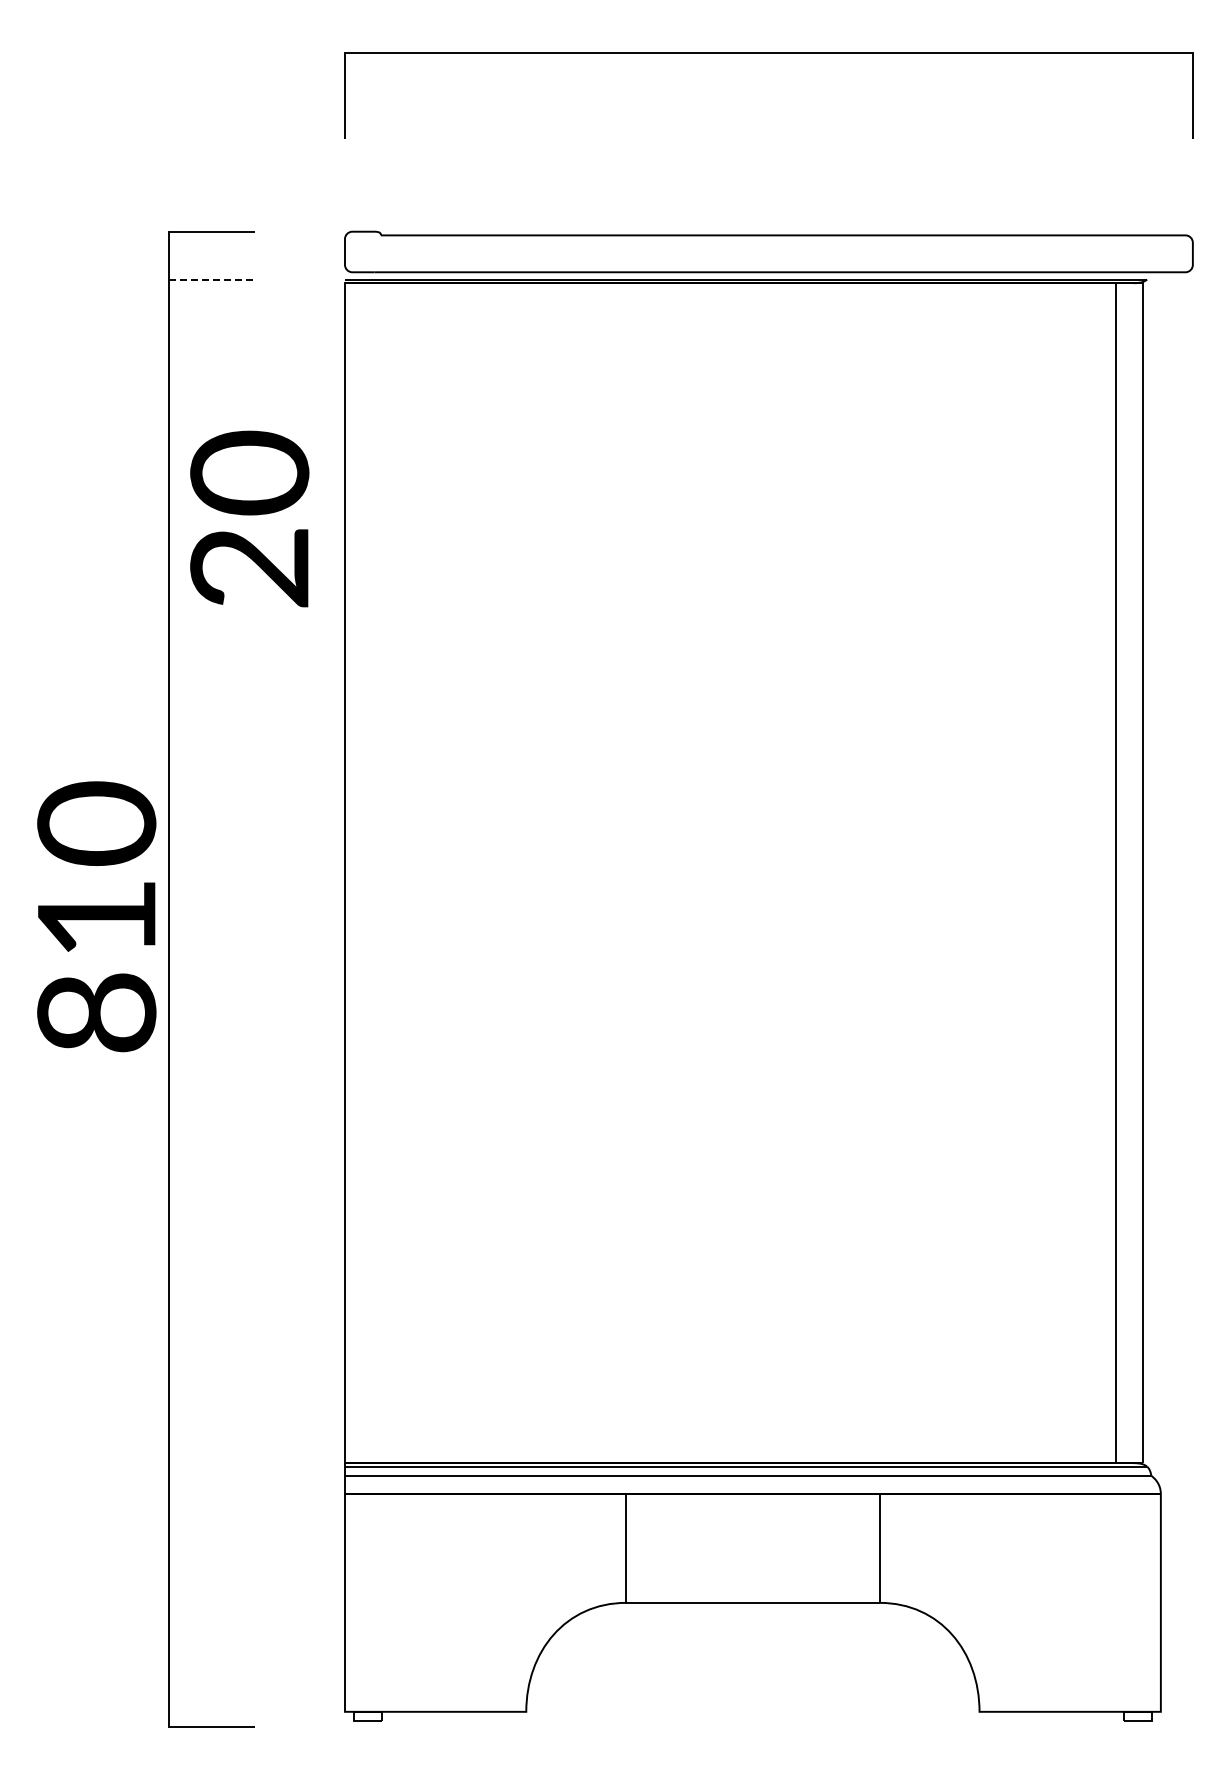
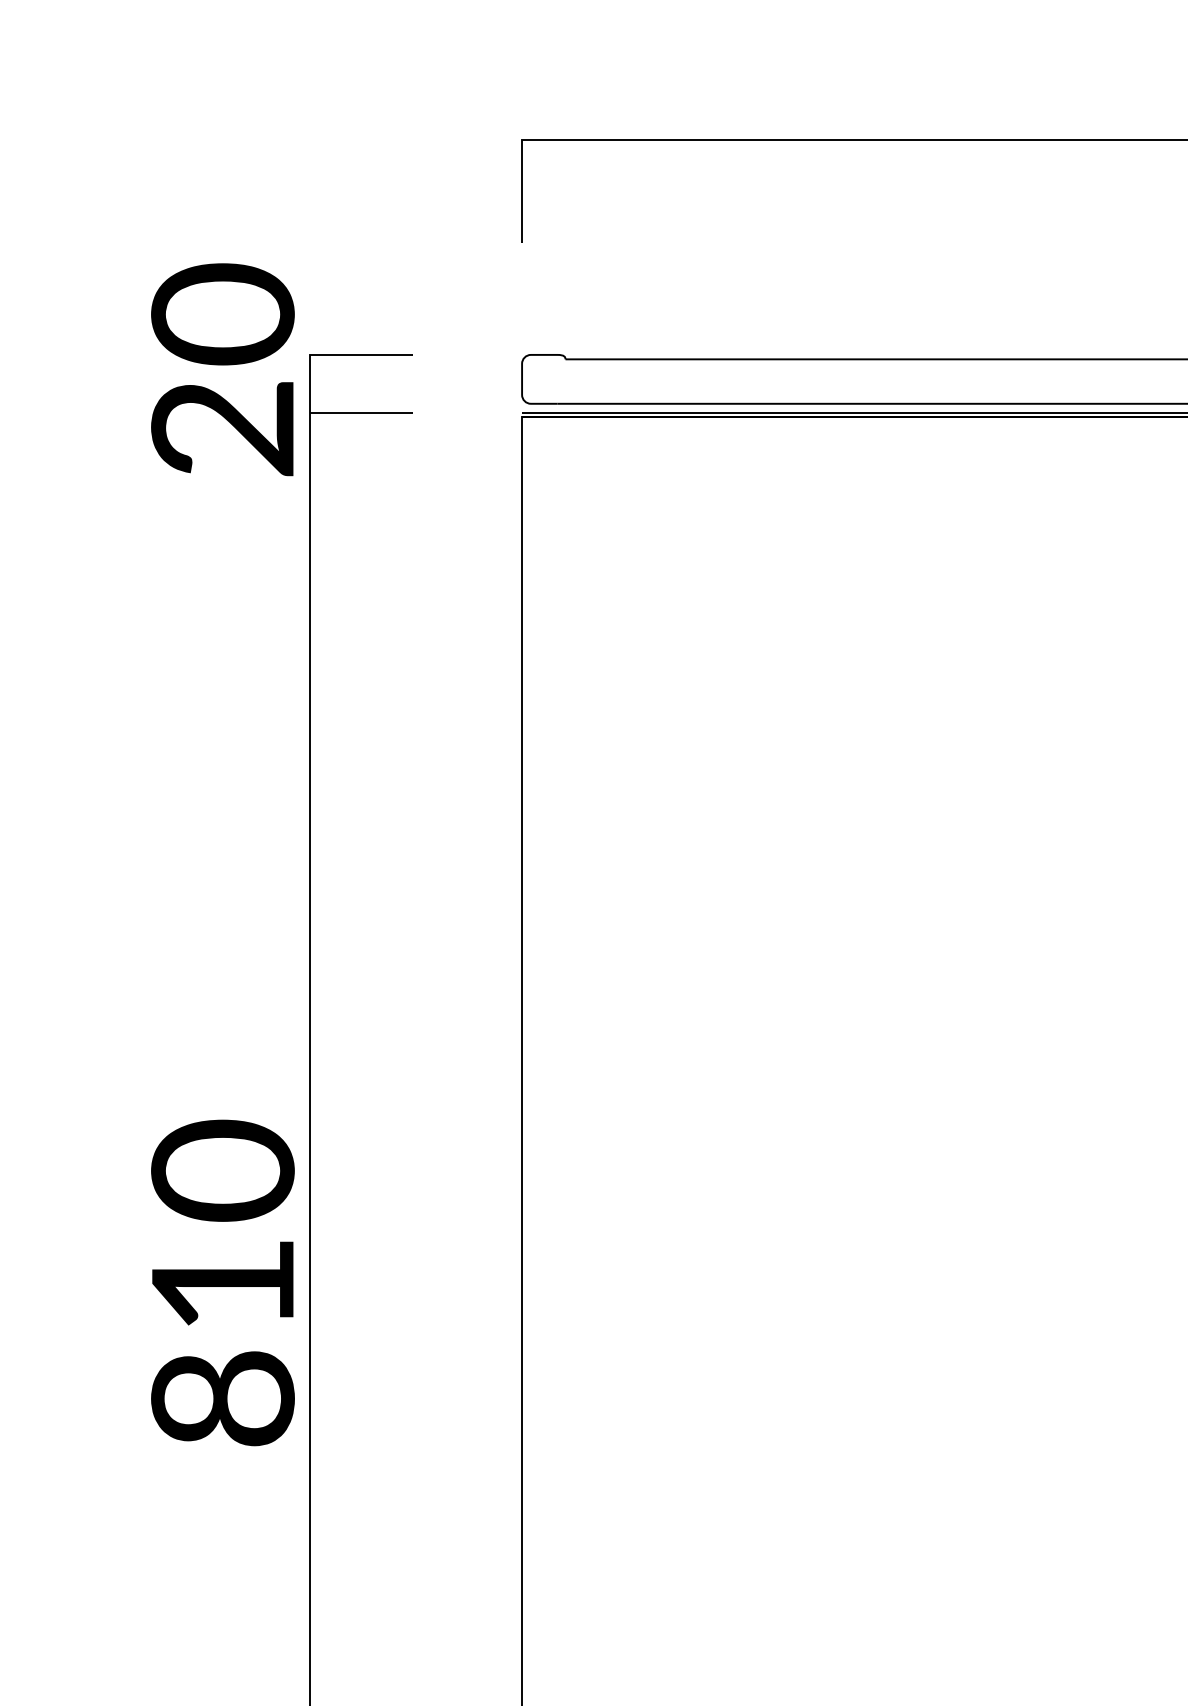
line: (212, 279) -> (362, 412), dashed -> solid
text: (249, 518) -> (222, 369), moved
text: (96, 916) -> (222, 1282), moved

